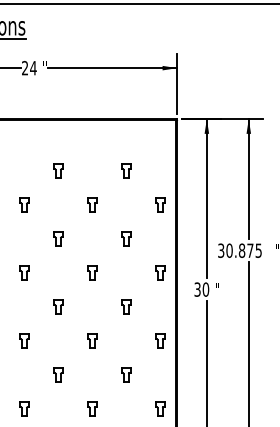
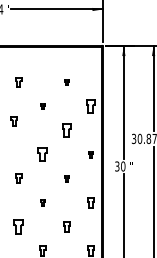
part: (126, 170) -> (66, 82), size x0.6
part: (92, 204) -> (42, 106), size x0.6
part: (160, 204) -> (91, 106), size x1.4
part: (58, 238) -> (14, 121), moved
part: (126, 238) -> (66, 130), size x1.4
part: (92, 272) -> (42, 154), size x1.4
part: (160, 272) -> (91, 154), size x0.6
part: (126, 306) -> (66, 178), size x0.6
part: (92, 340) -> (42, 202), size x0.6
part: (58, 374) -> (18, 226), size x1.6

